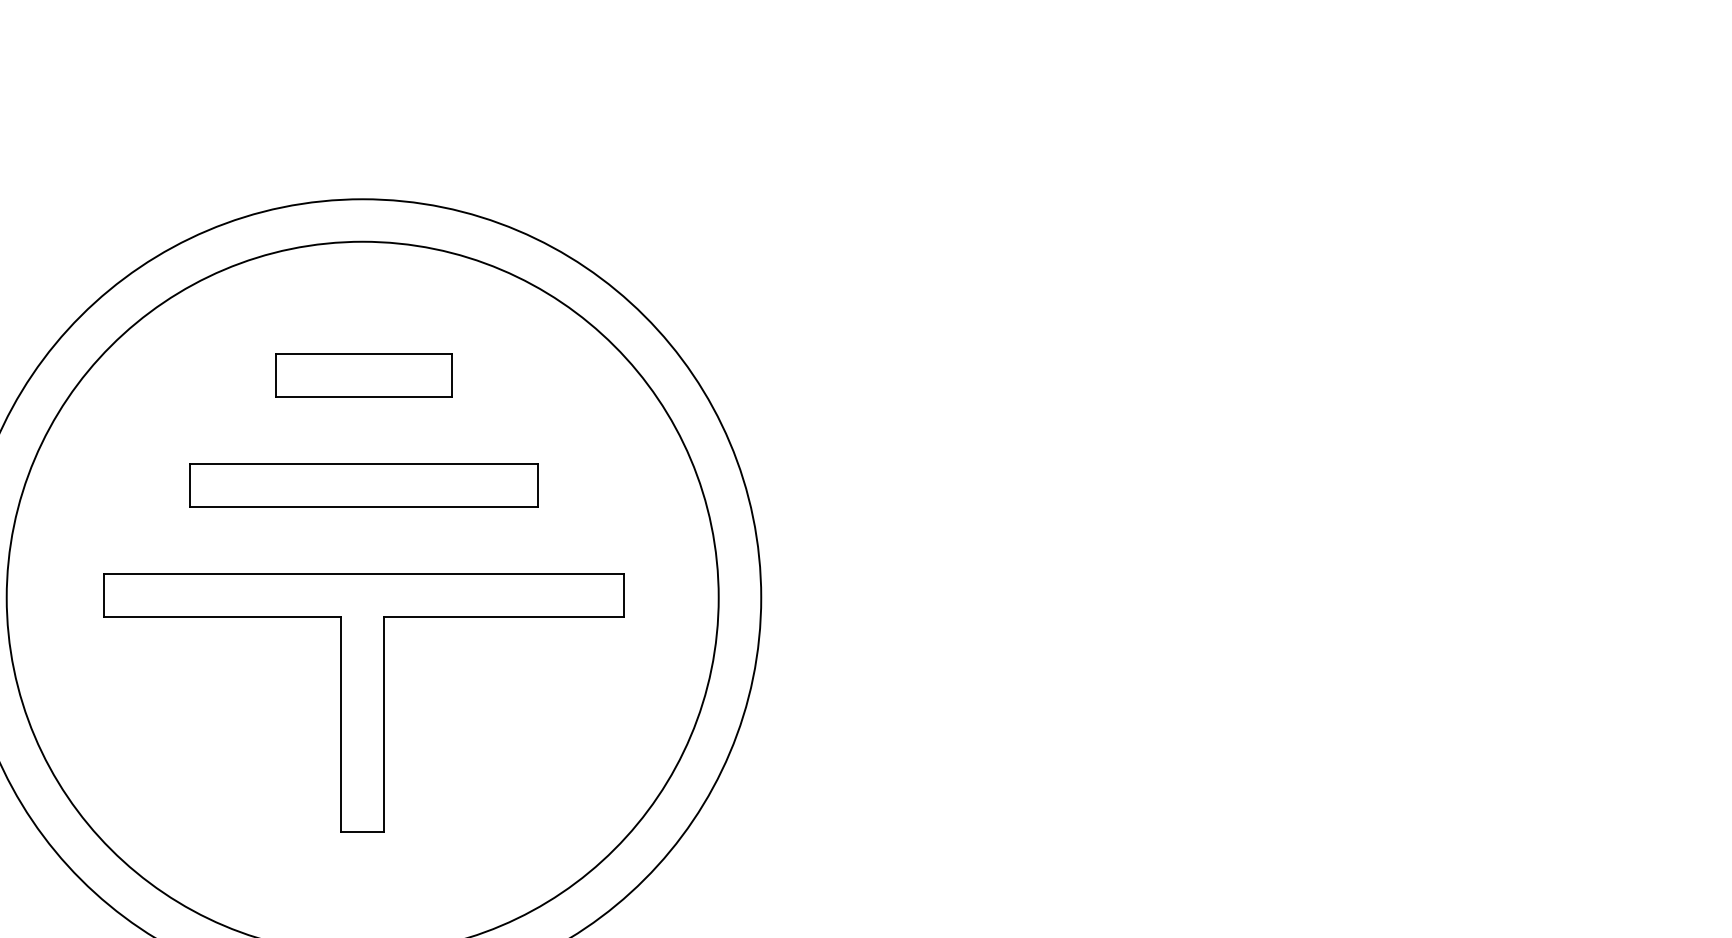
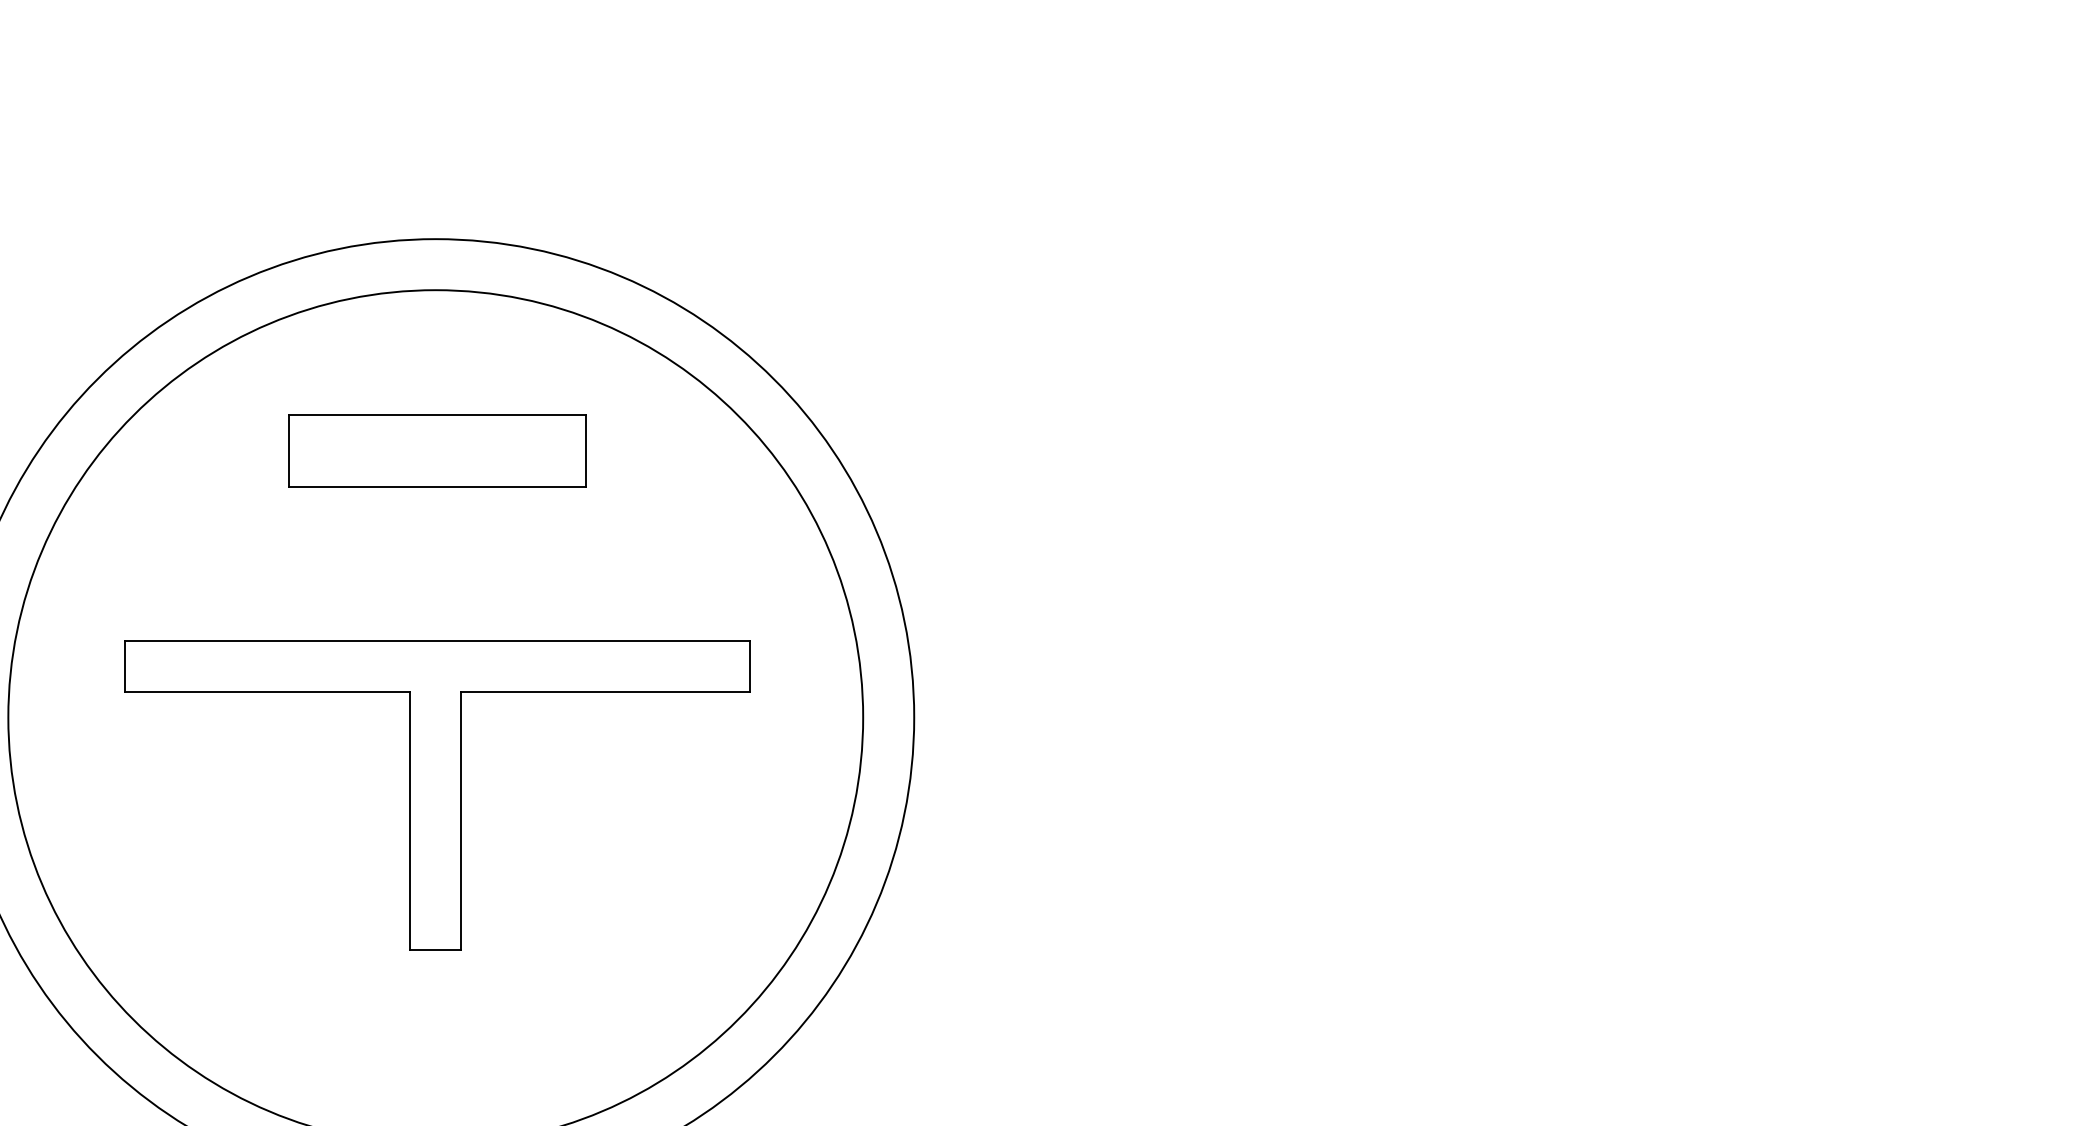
part: (364, 375) -> (437, 450), size x1.4
part: (364, 485) -> (437, 582), removed
part: (364, 702) -> (437, 795), moved

